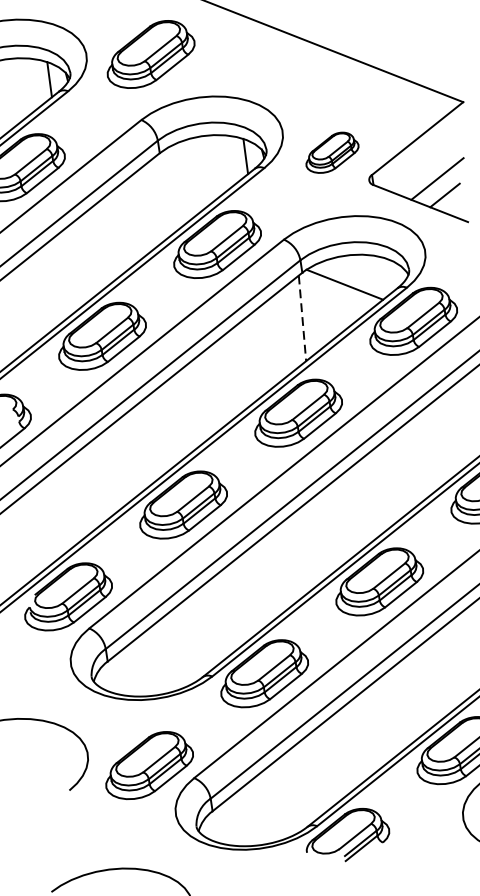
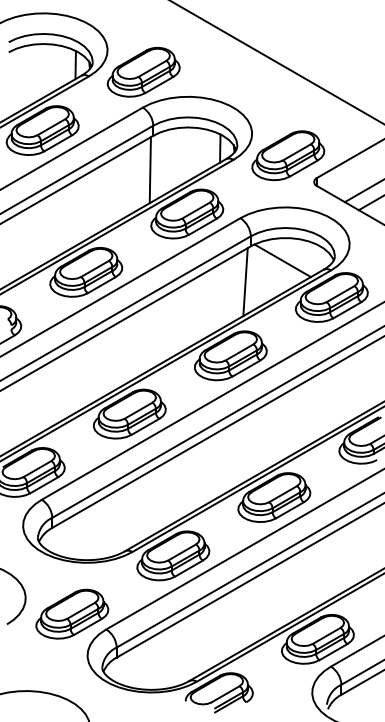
part: (150, 53) -> (143, 71), moved
part: (332, 152) -> (288, 155), size x1.67
line: (161, 197) -> (149, 170), added
line: (302, 318) -> (245, 282), dashed -> solid

